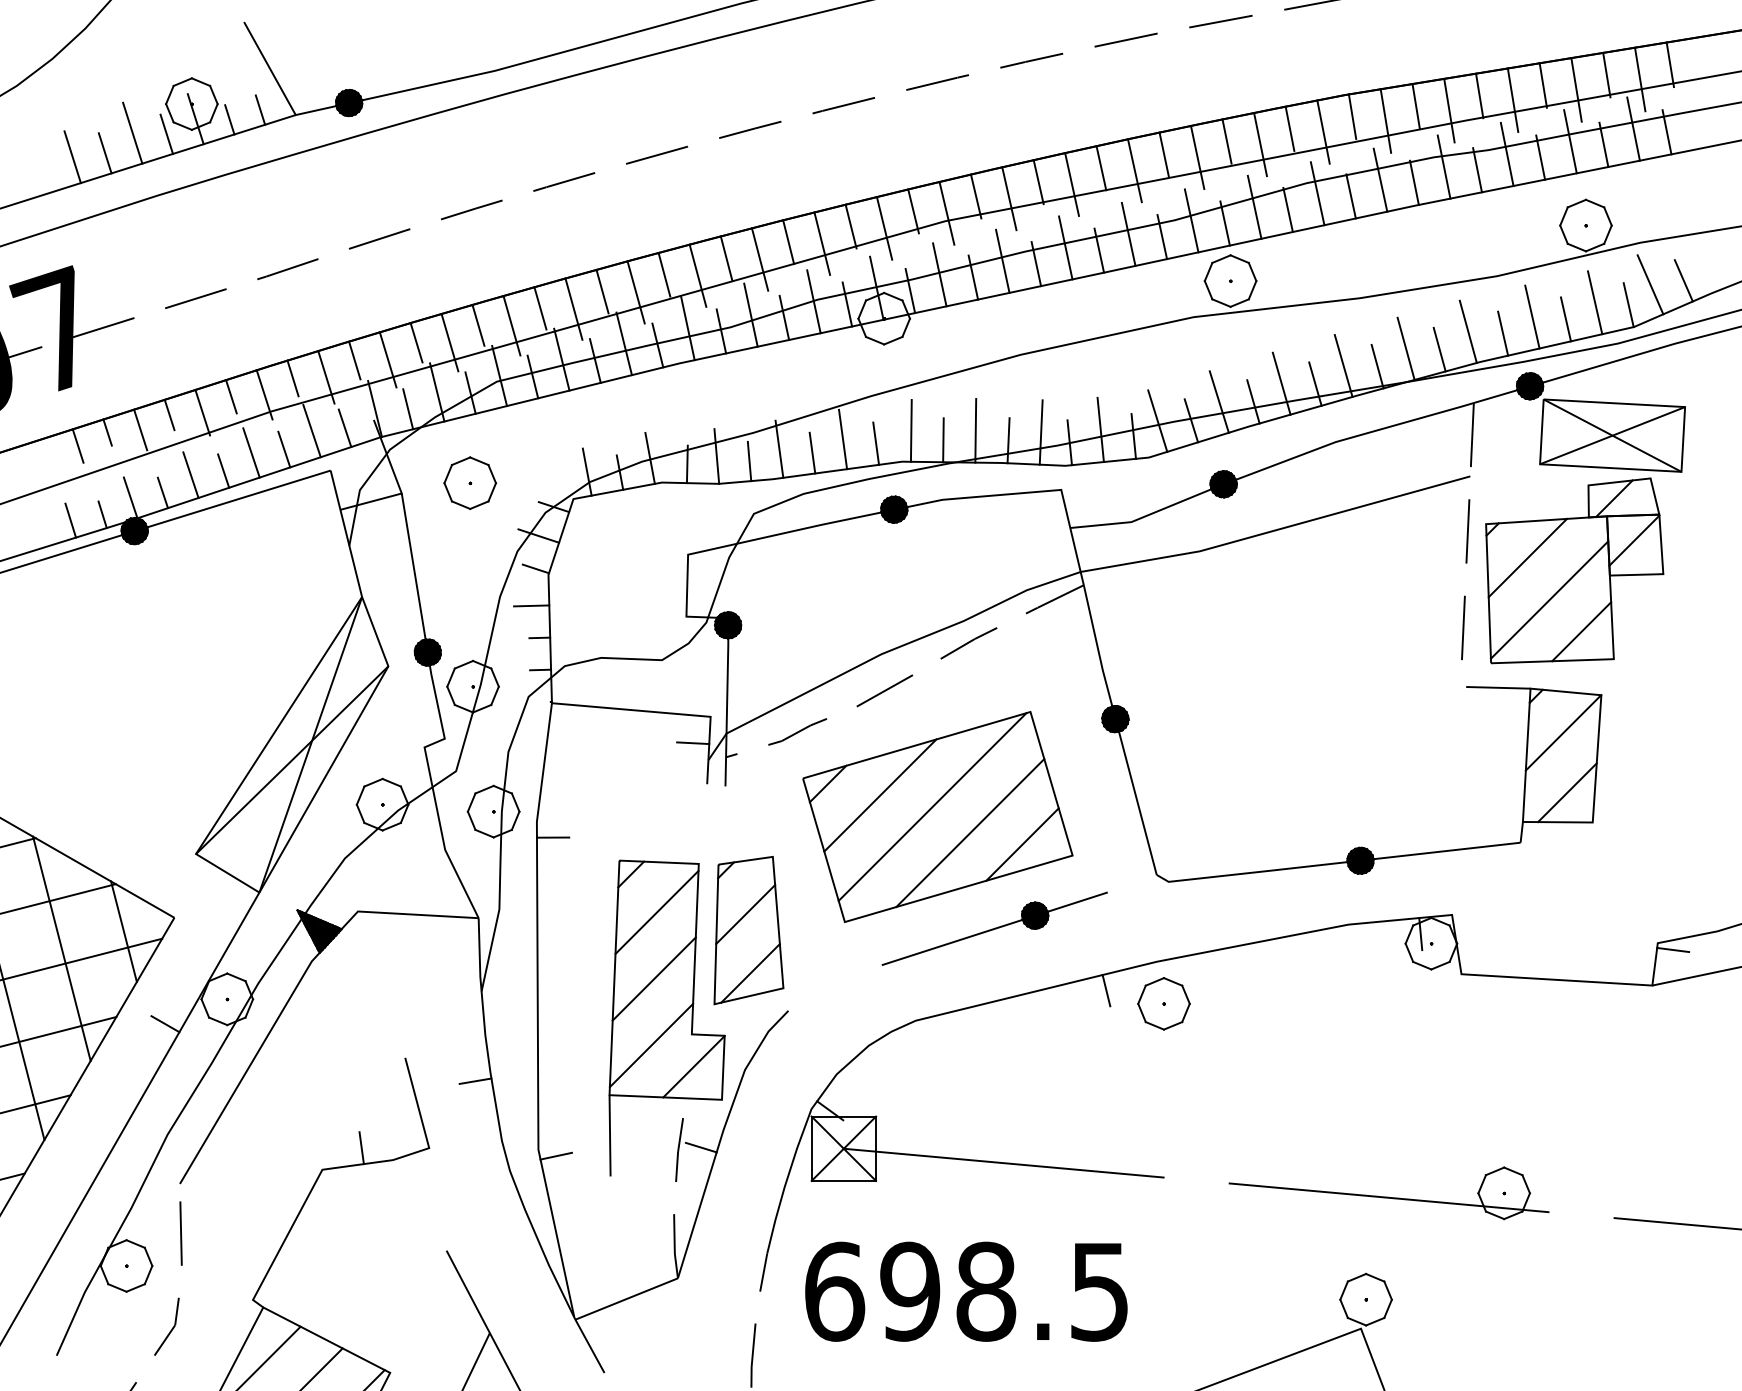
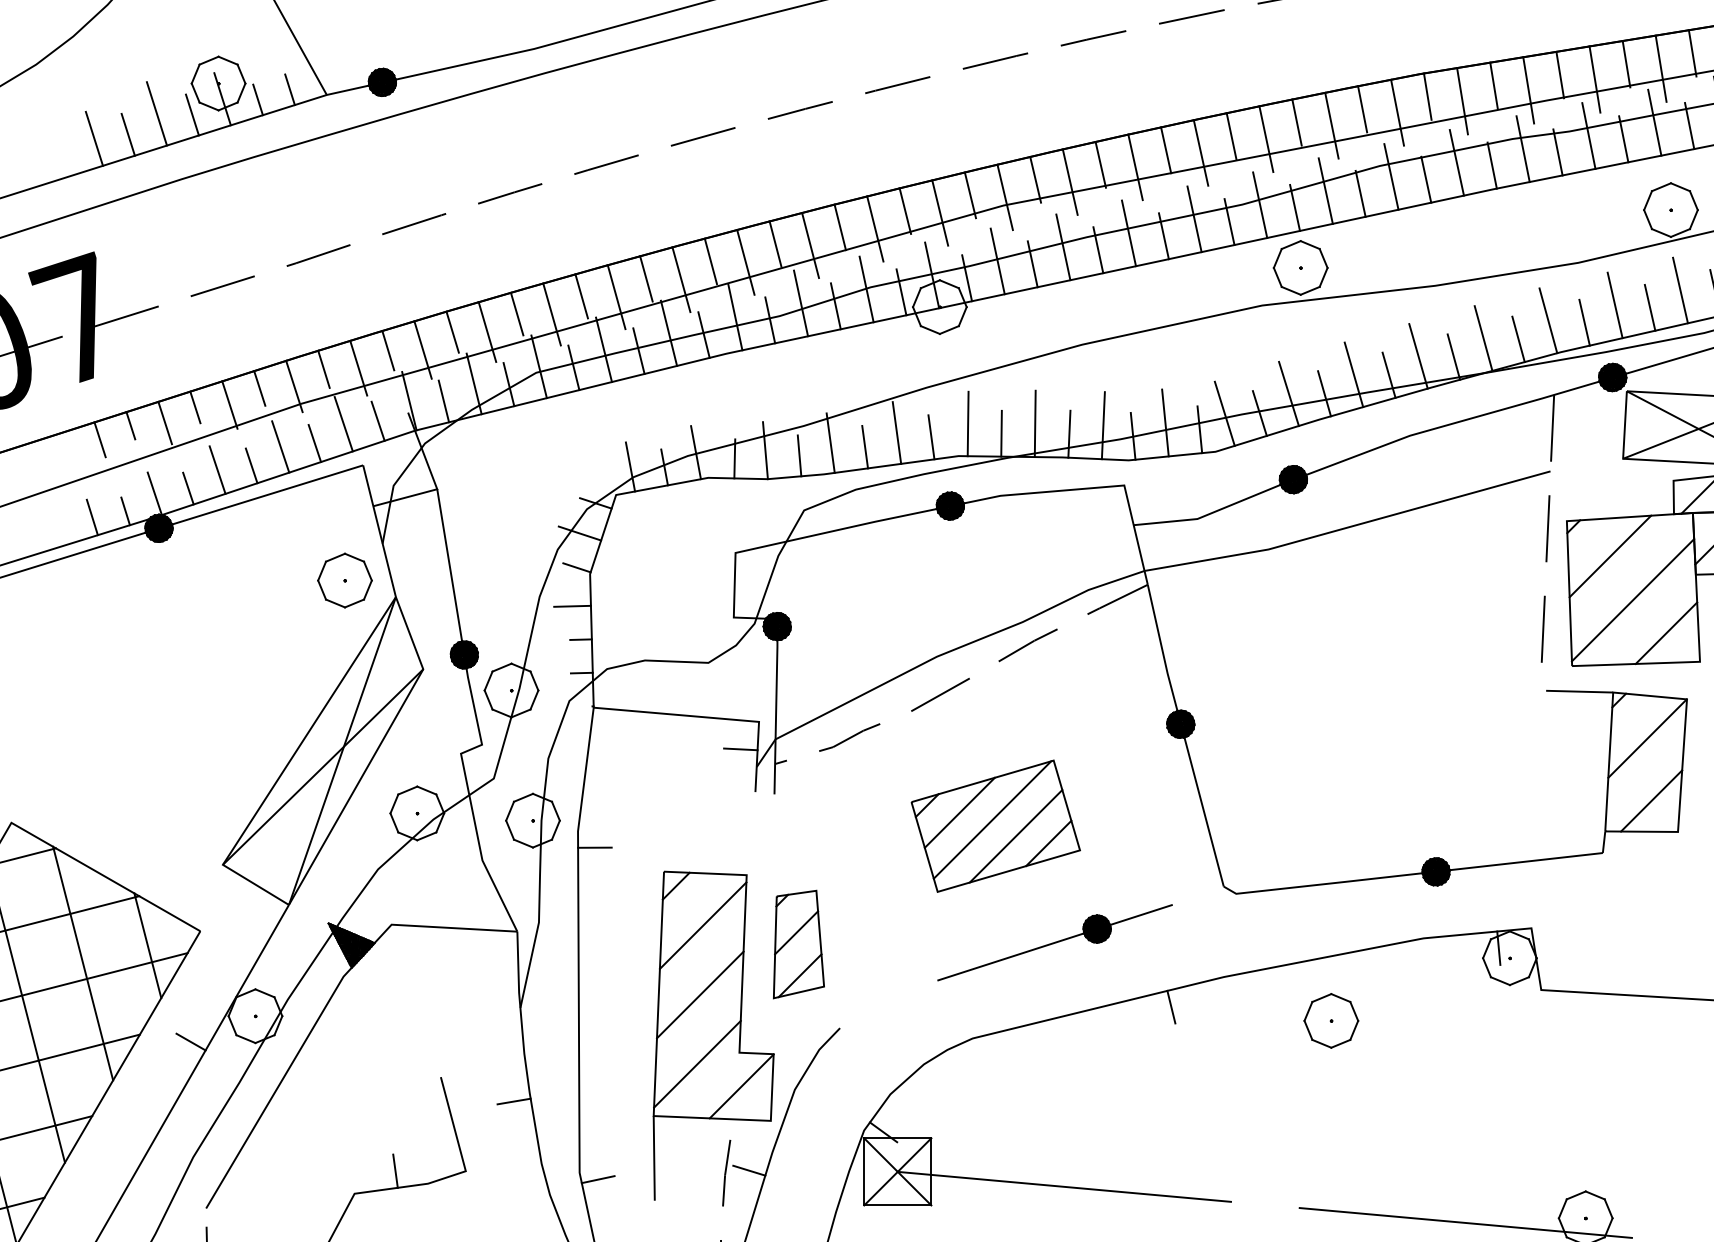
part: (470, 482) -> (345, 579), moved
part: (937, 816) -> (995, 825), size x0.6
part: (748, 930) -> (798, 944), size x0.7
part: (1163, 1003) -> (1330, 1020), moved

